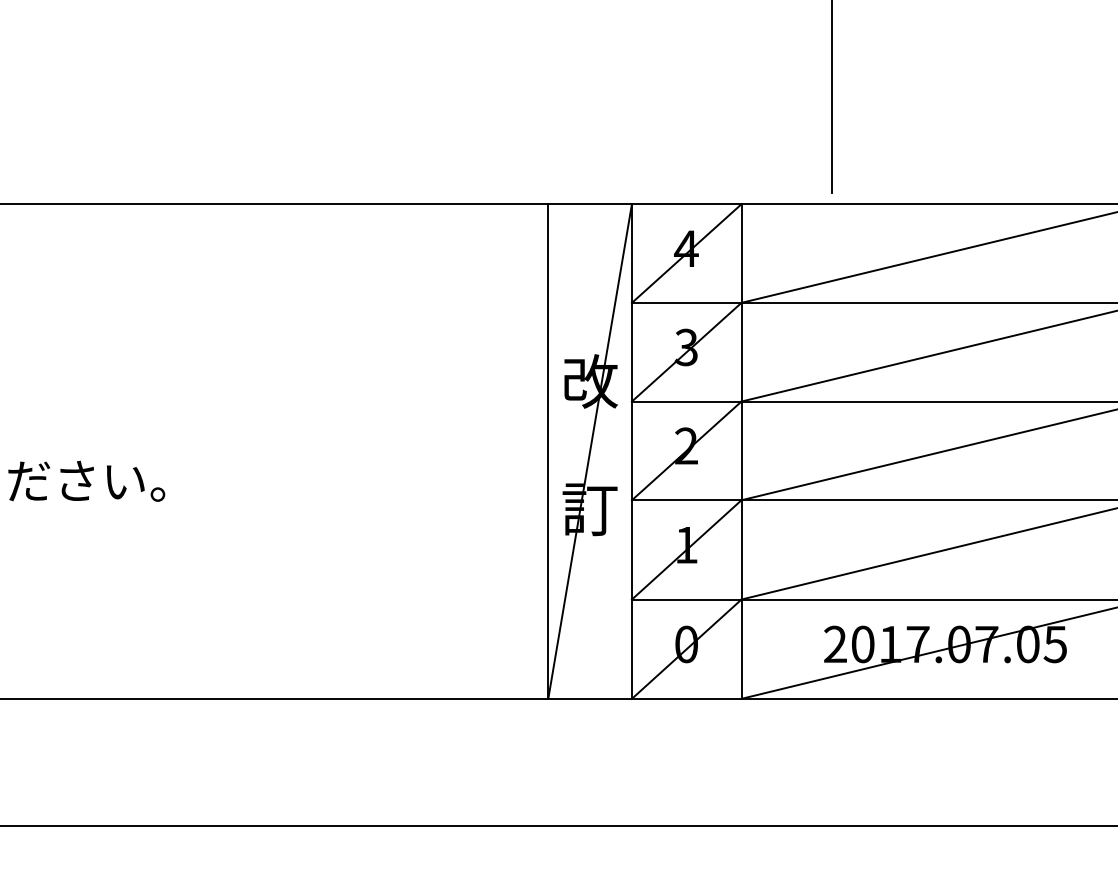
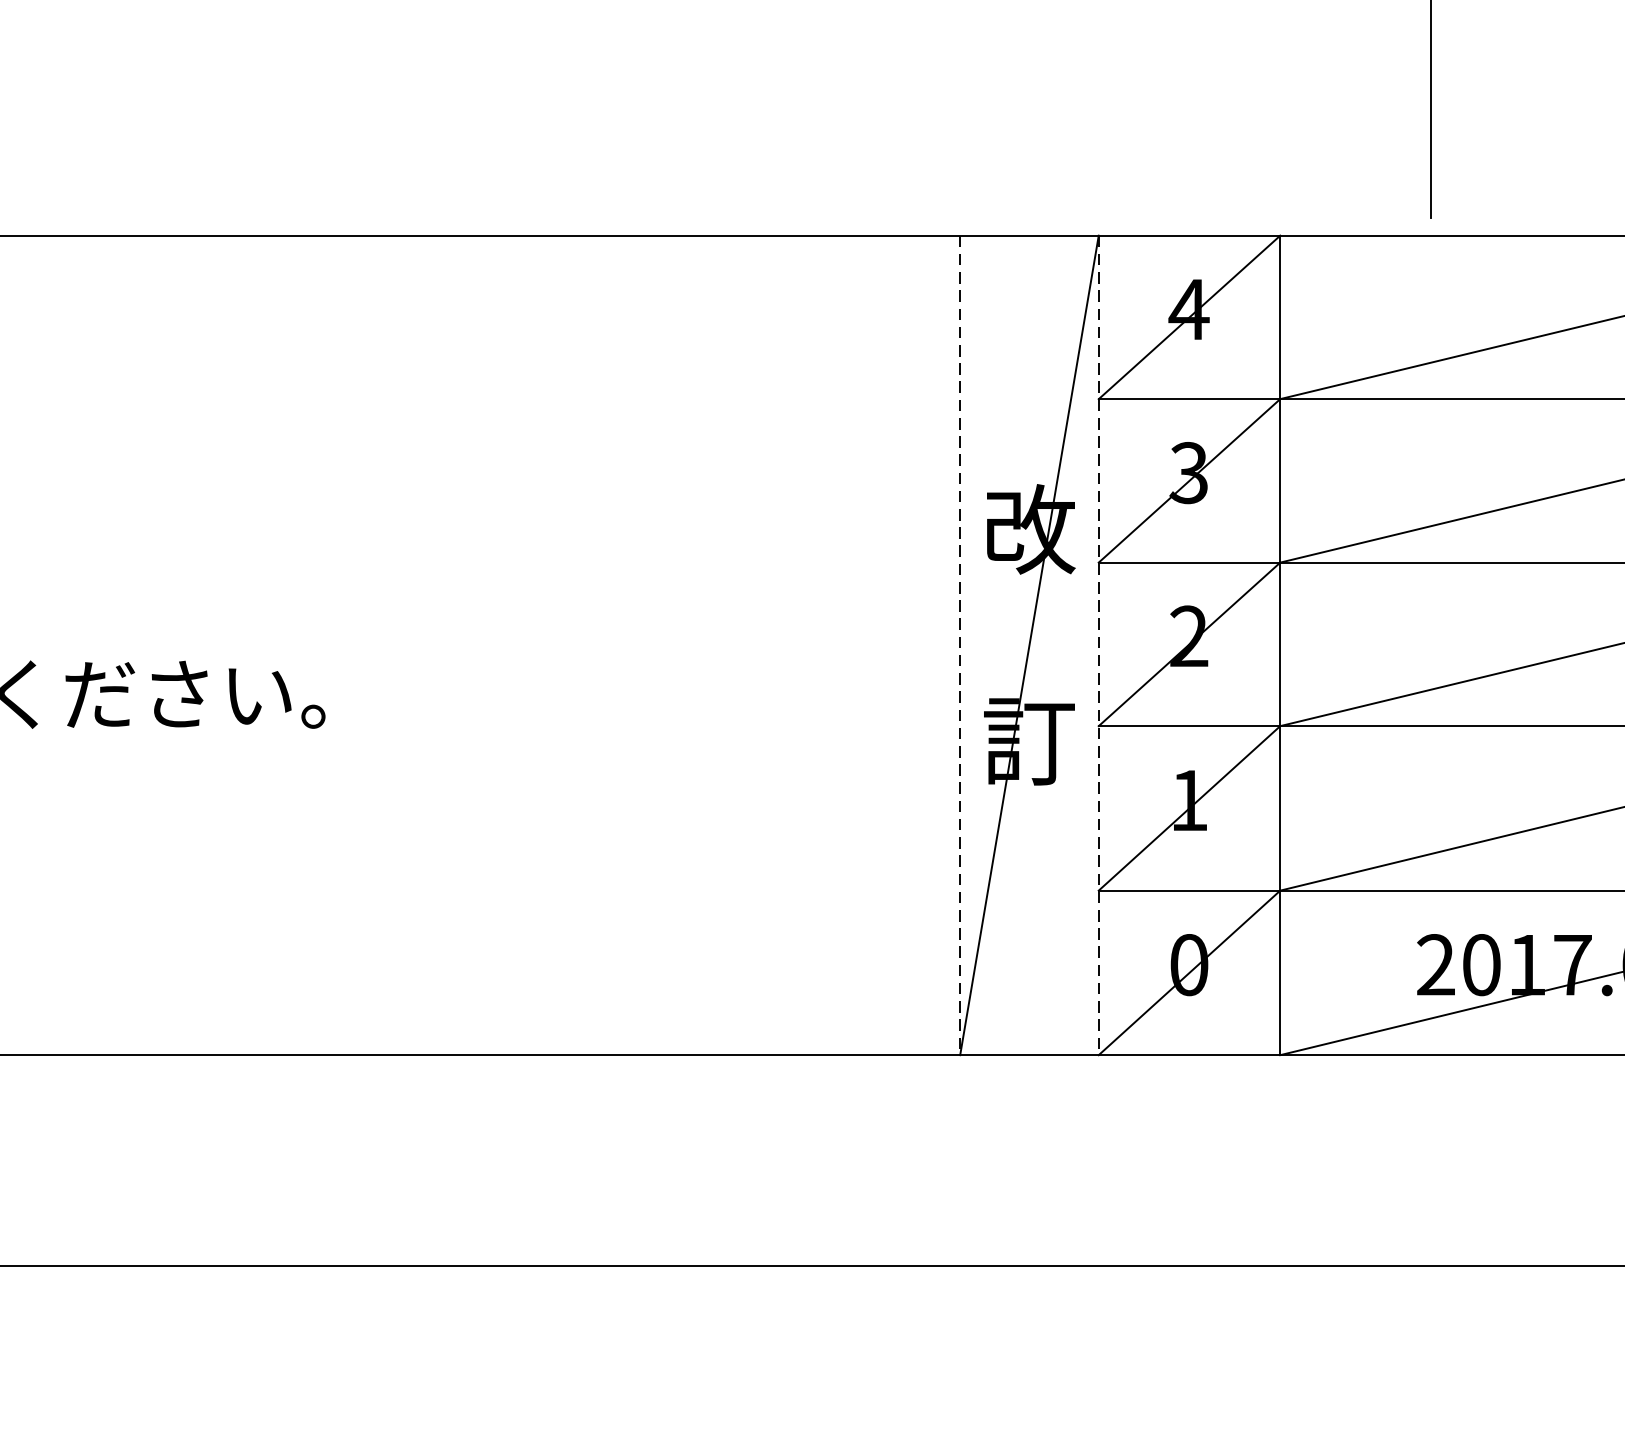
line: (548, 452) -> (960, 647), solid -> dashed
line: (631, 452) -> (1098, 647), solid -> dashed

